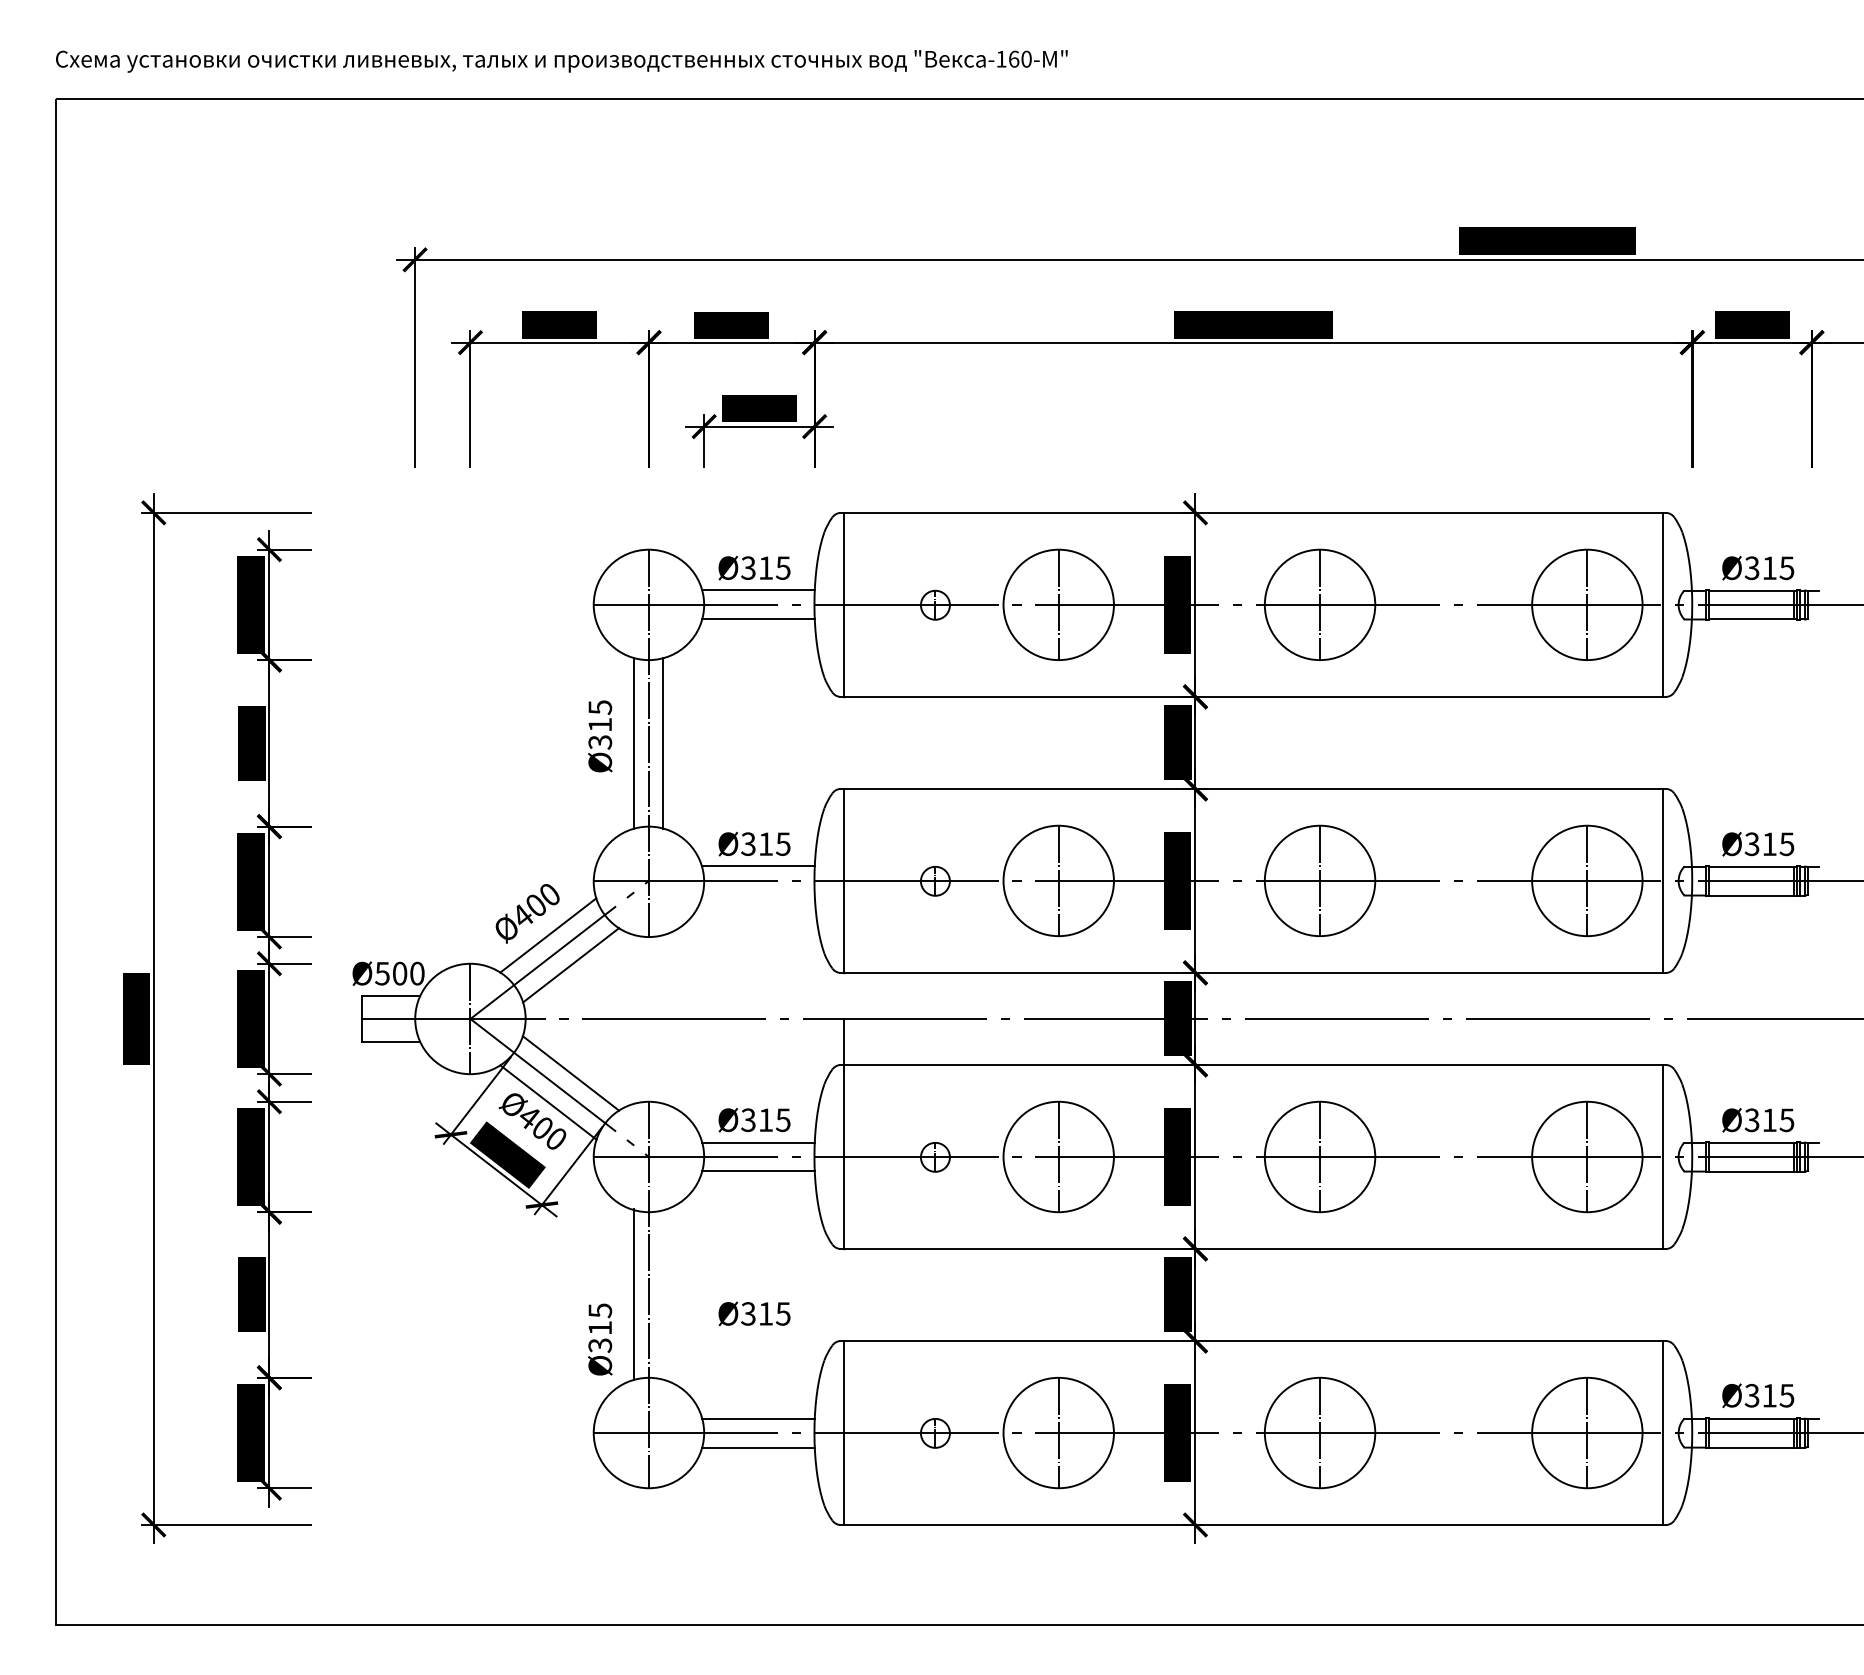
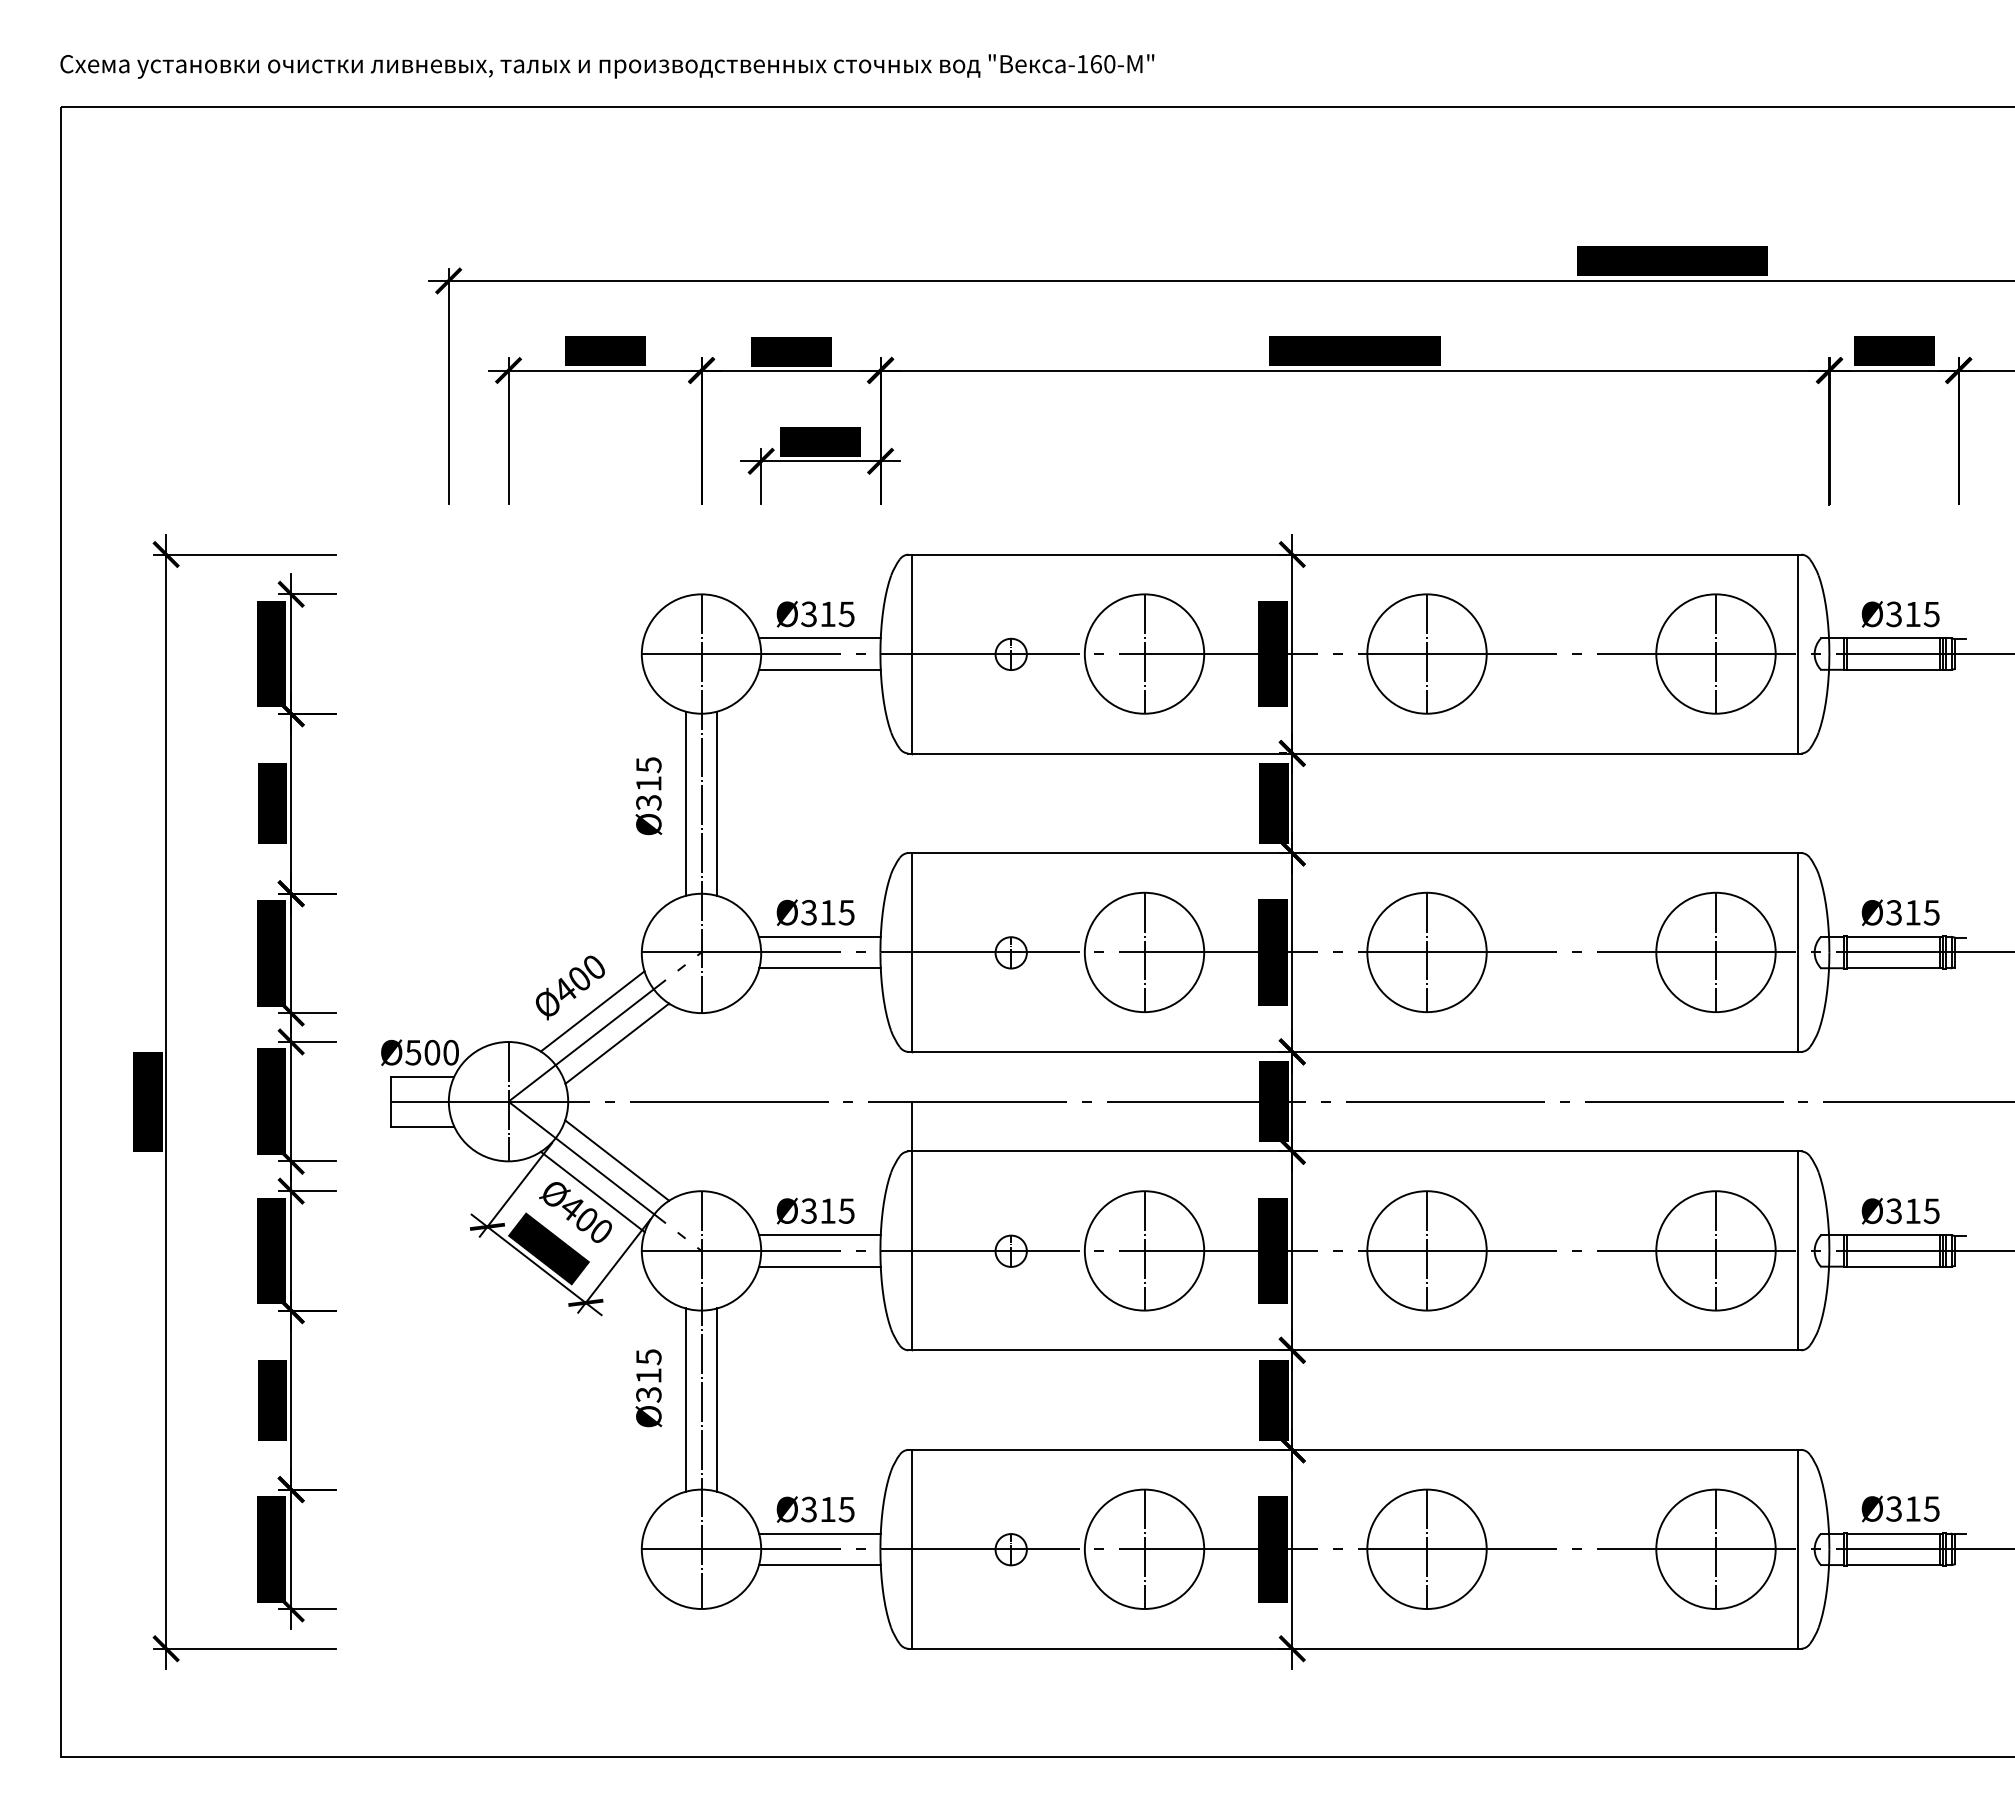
line: (758, 895) -> (819, 968), added
line: (663, 1294) -> (717, 1399), added
text: (754, 1313) -> (815, 1509), moved
text: (599, 1339) -> (648, 1388), moved

